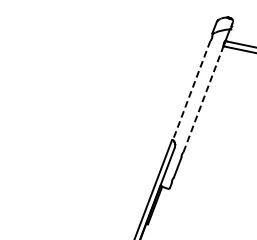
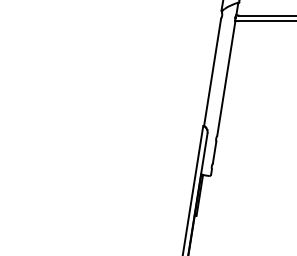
line: (191, 90) -> (212, 72), dashed -> solid
line: (203, 99) -> (226, 78), dashed -> solid

